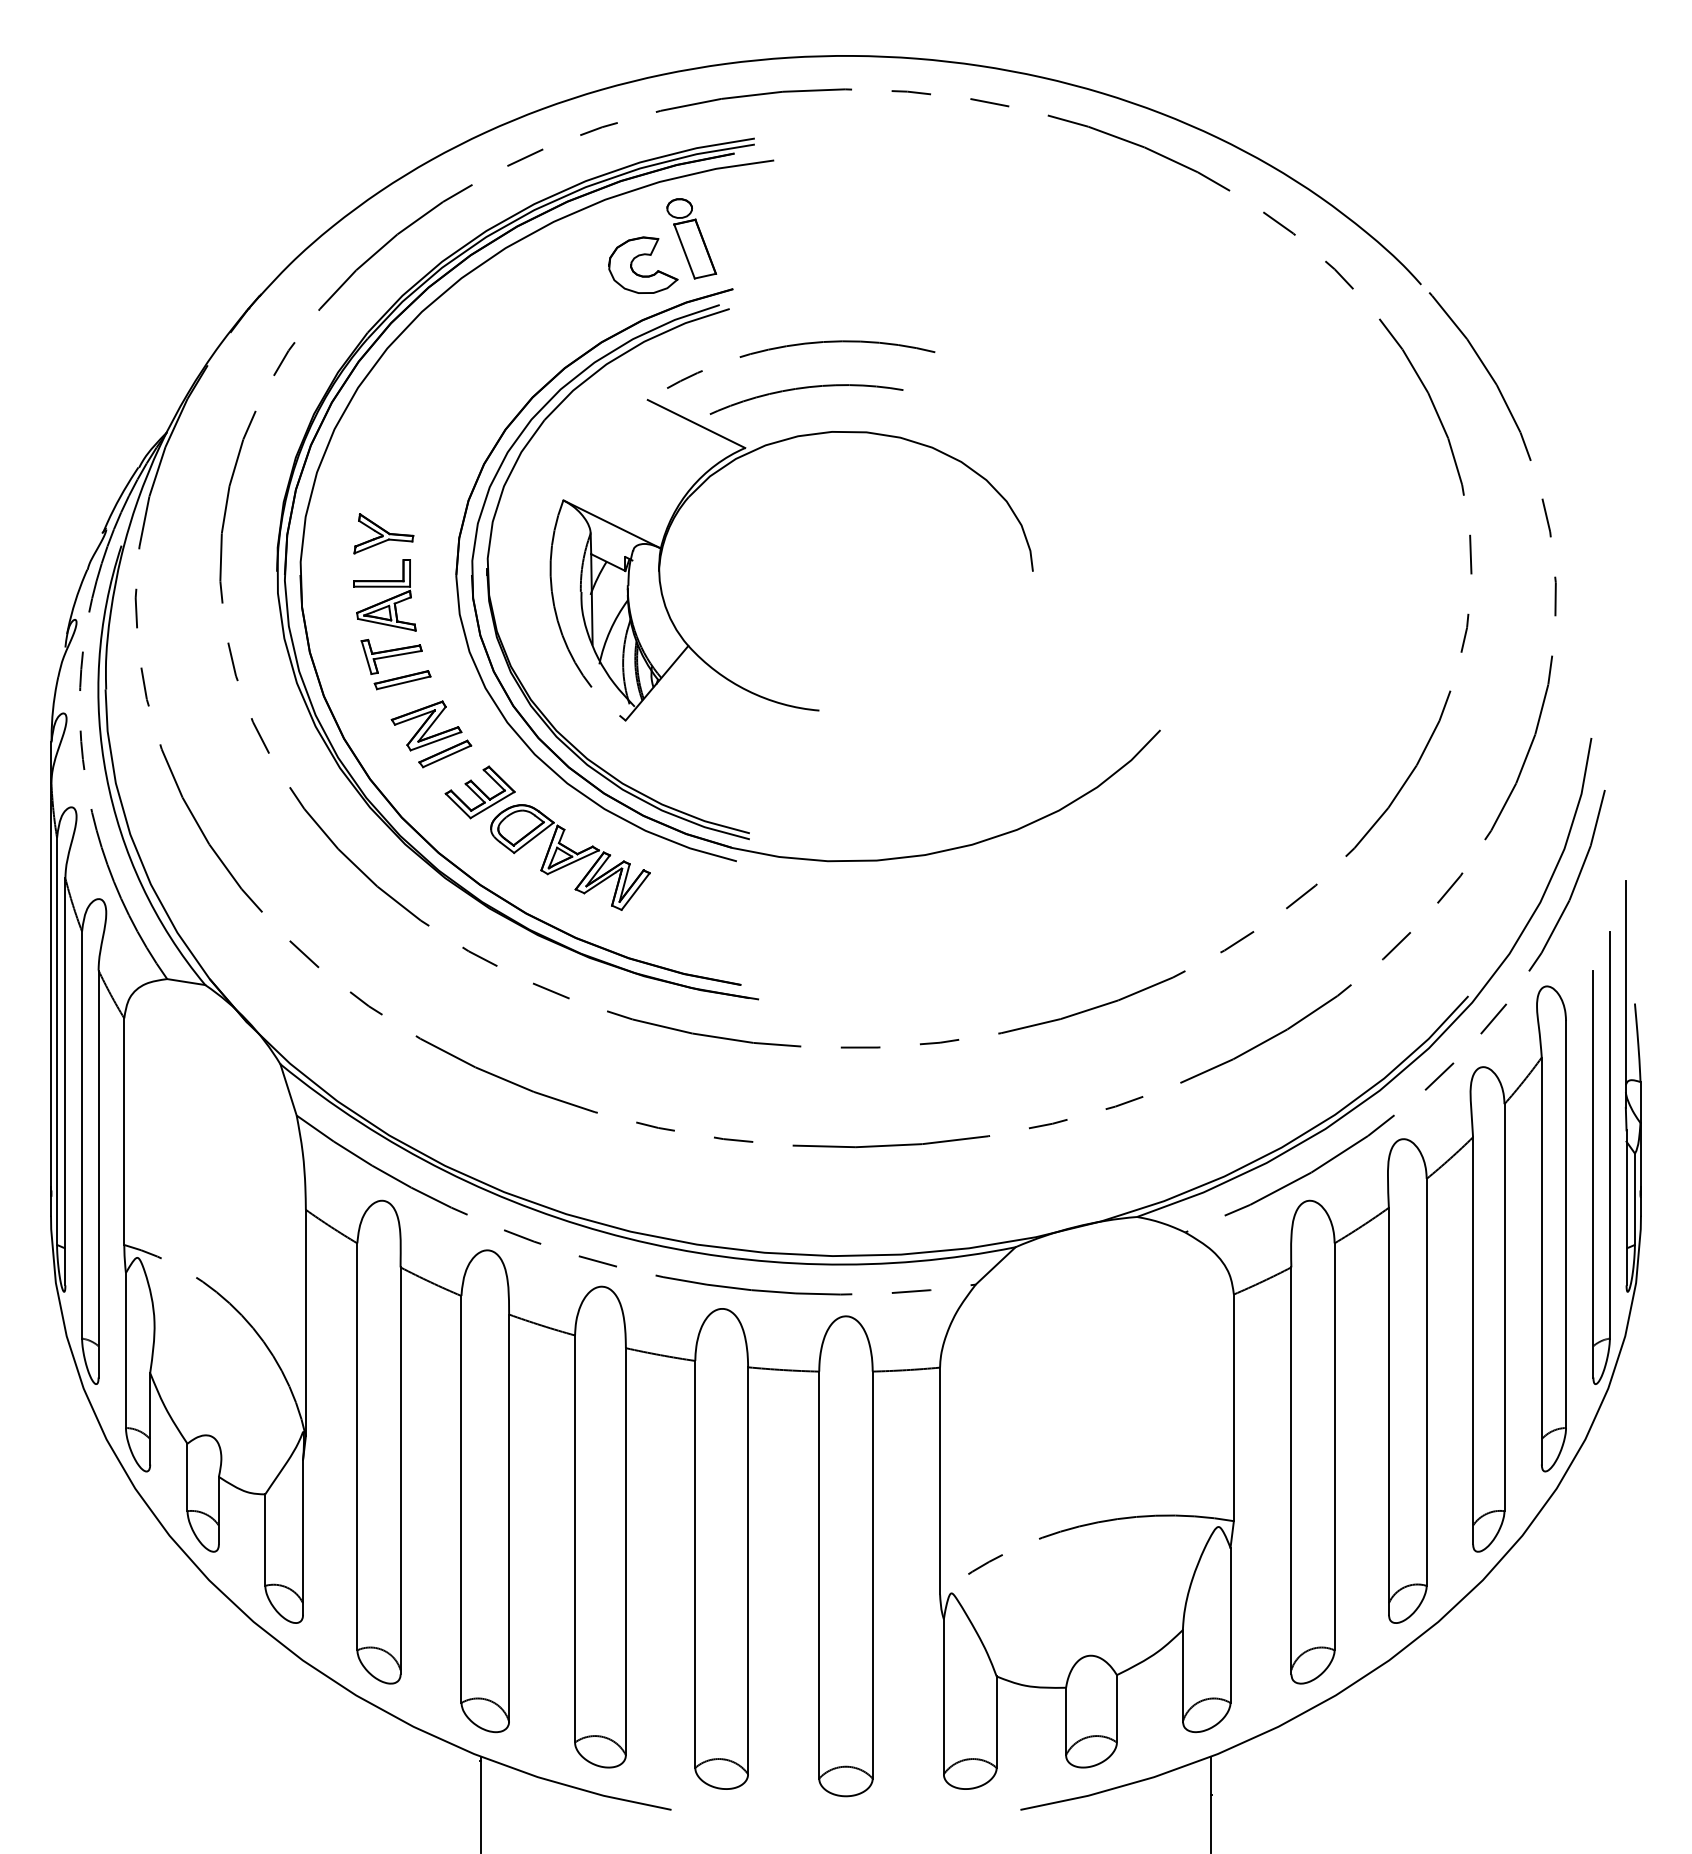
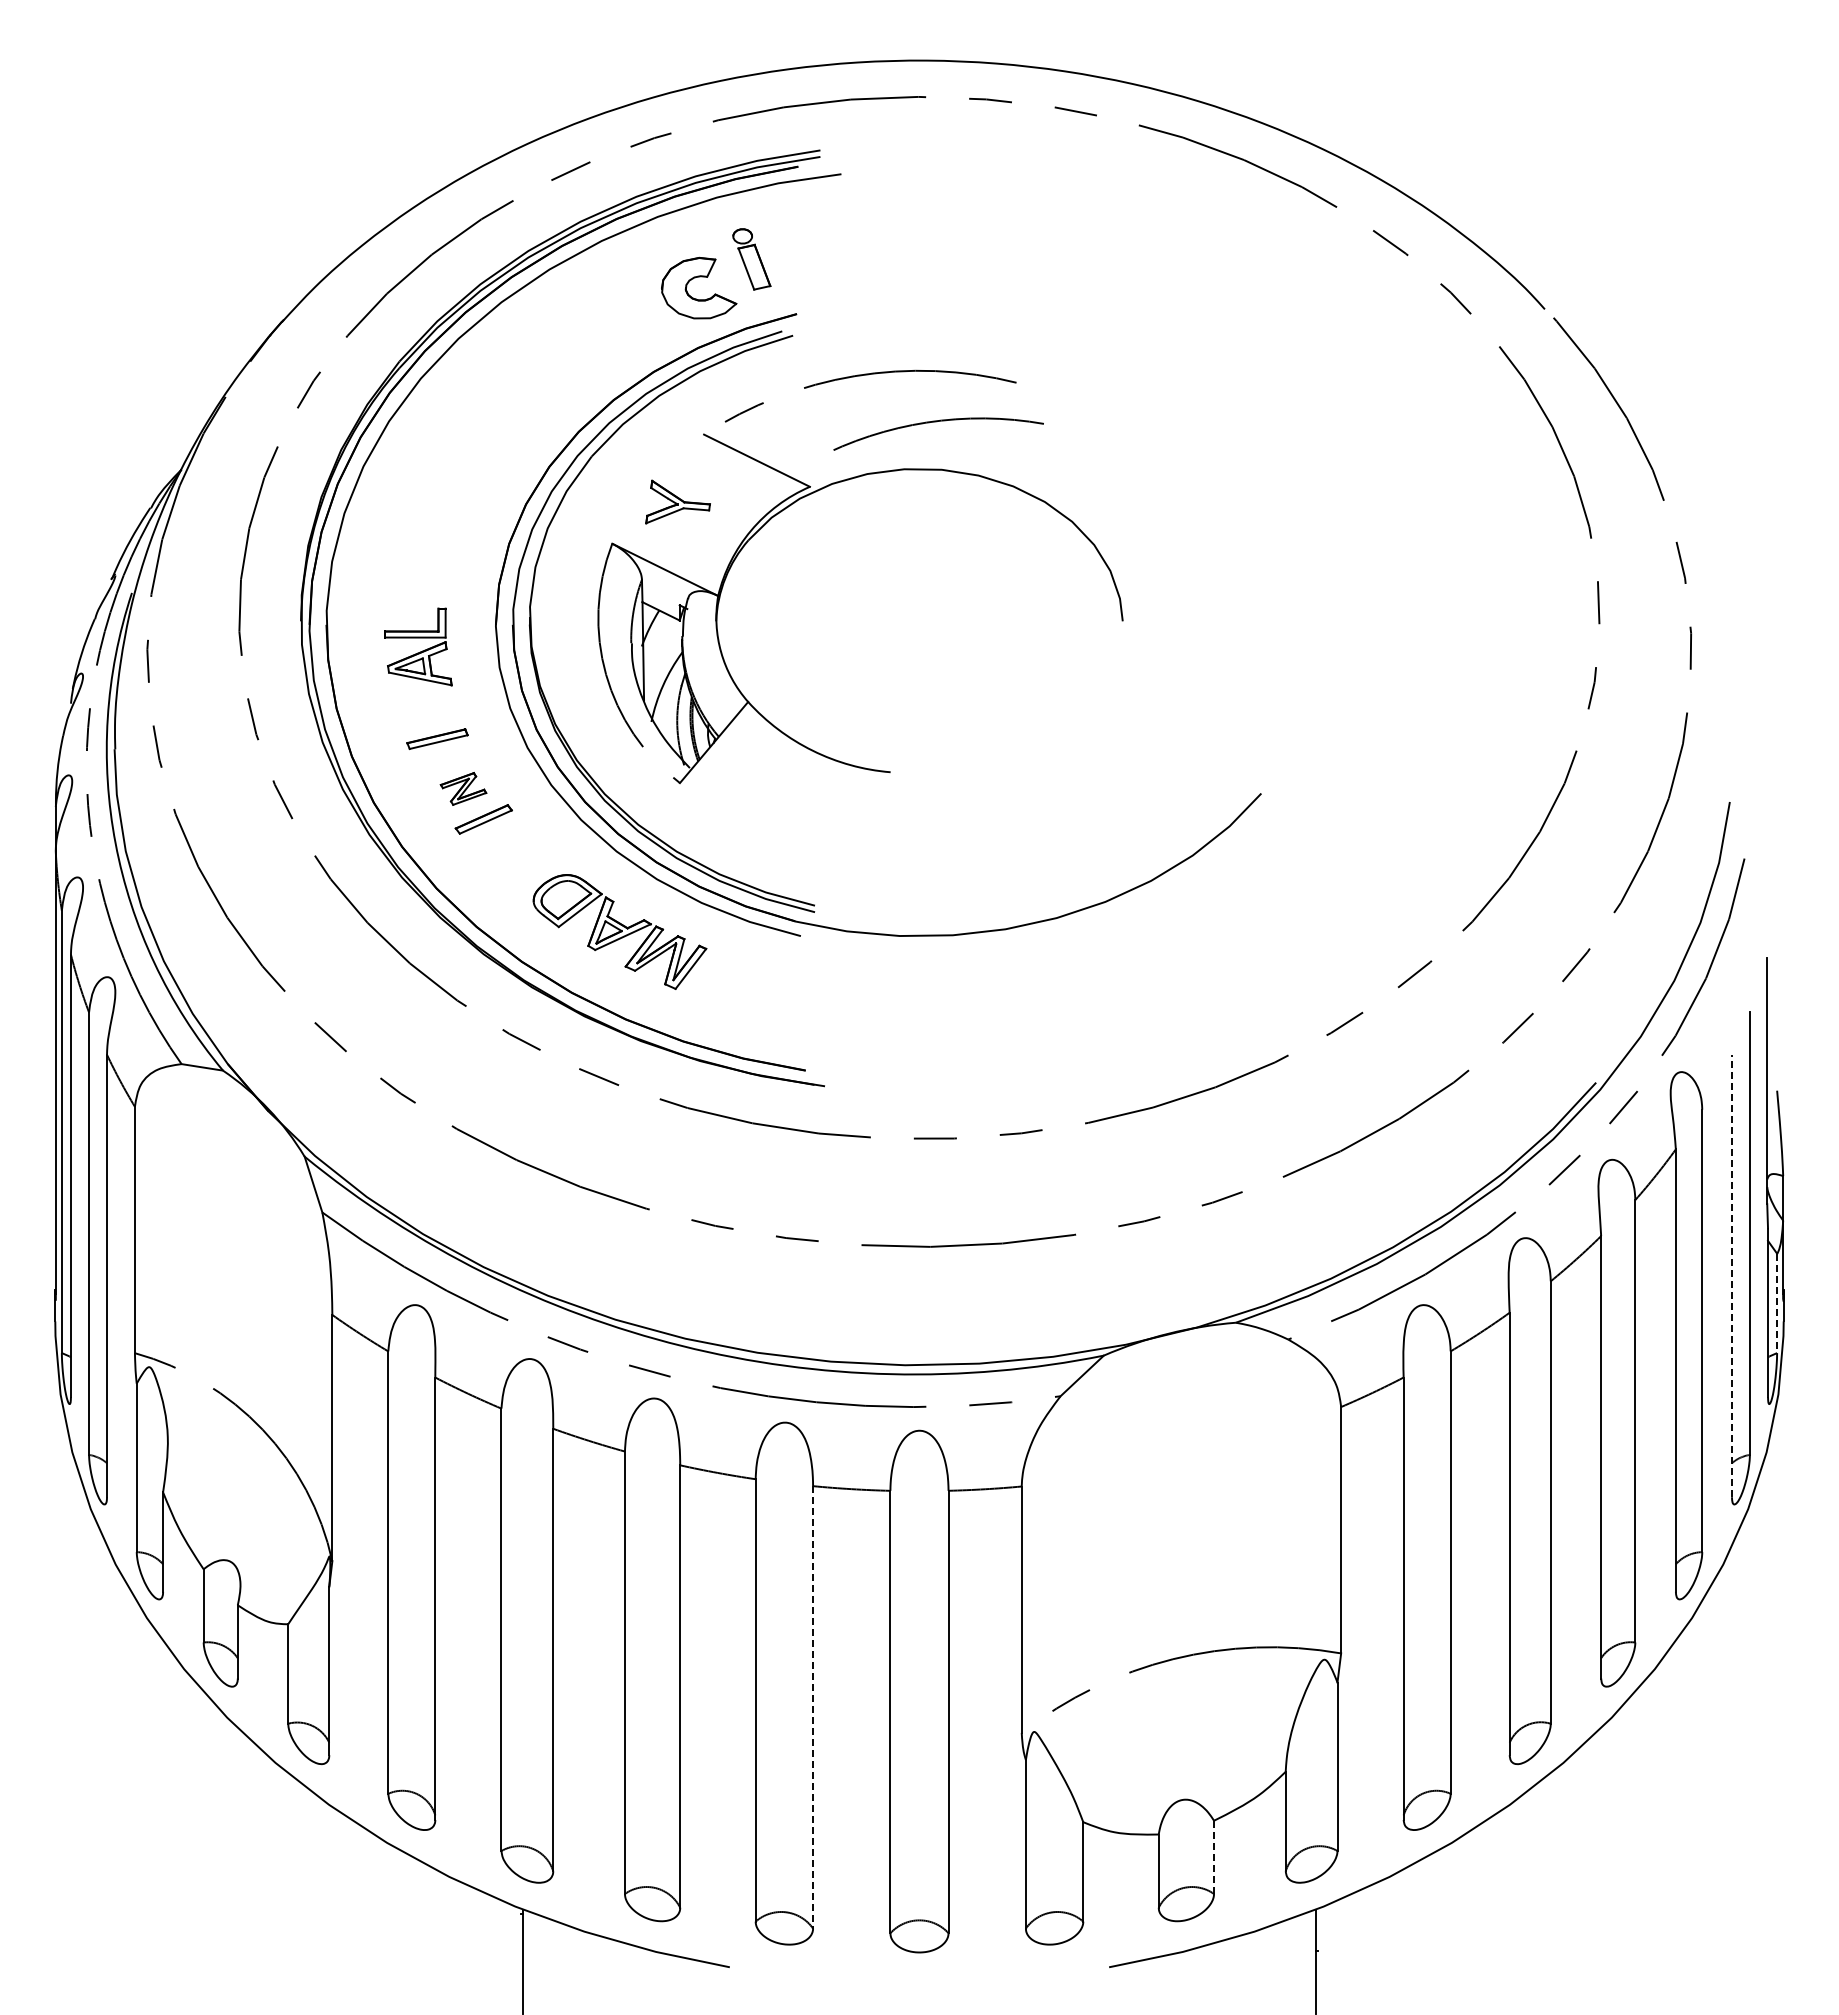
part: (691, 238) -> (751, 259), size x0.7
arc: (804, 388) -> (936, 422), moved
part: (383, 533) -> (677, 501), moved
part: (391, 656) -> (425, 713), removed
part: (426, 725) -> (463, 788), size x0.6
part: (479, 792) -> (521, 861), removed
line: (1592, 1173) -> (1731, 1275), solid -> dashed
line: (1635, 1199) -> (1777, 1303), solid -> dashed
line: (748, 1570) -> (813, 1707), solid -> dashed
line: (1117, 1708) -> (1214, 1857), solid -> dashed

